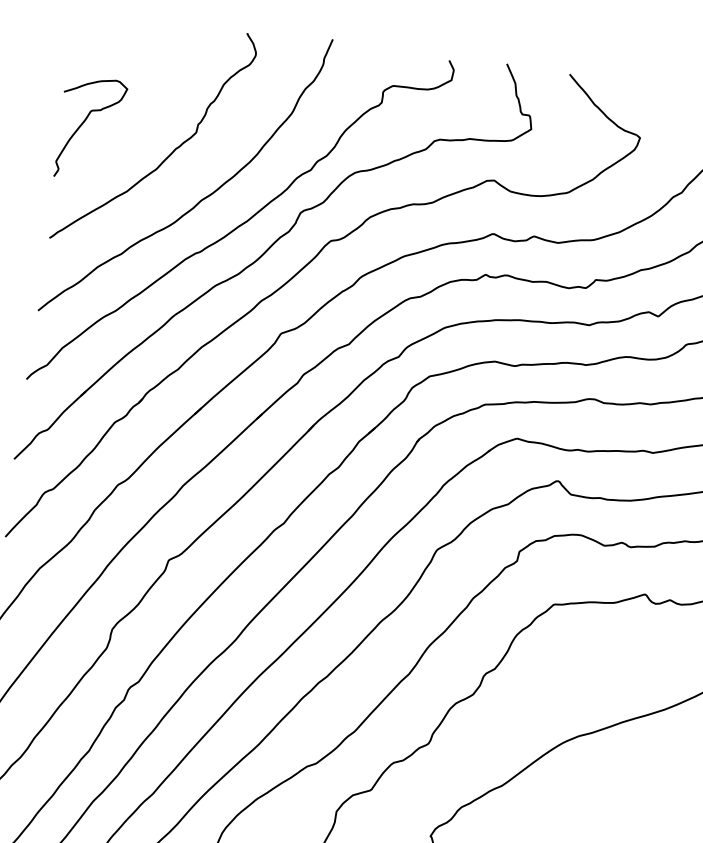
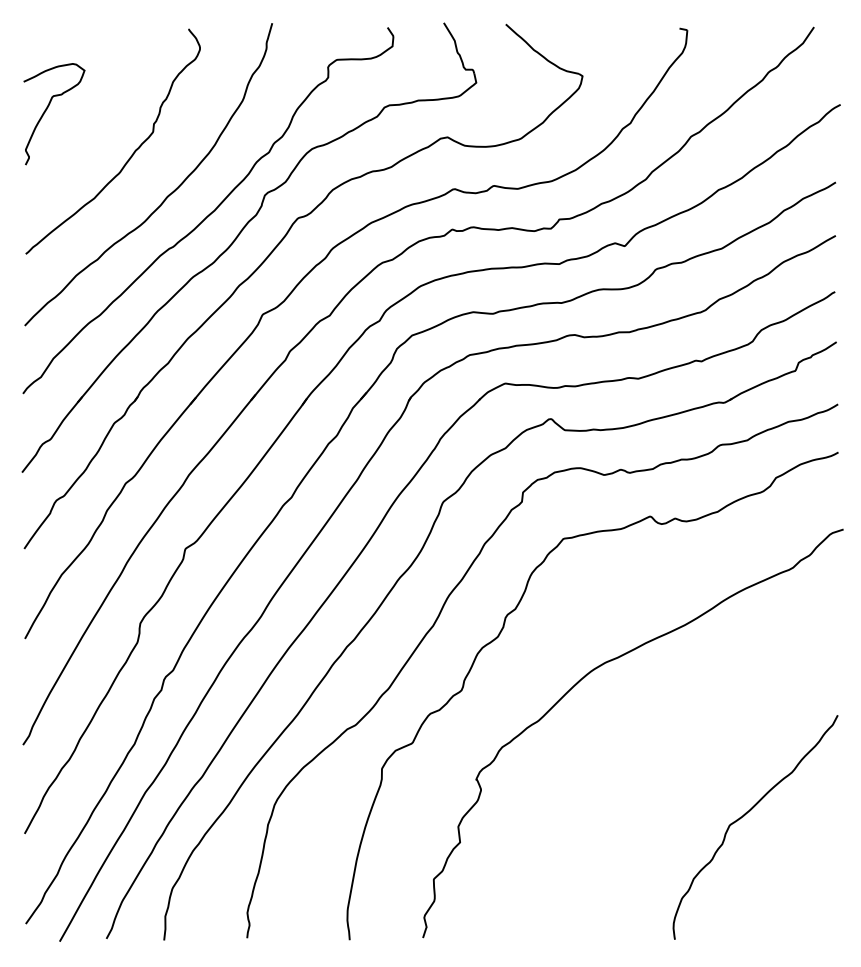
curve: (82, 125) -> (46, 111), moved

